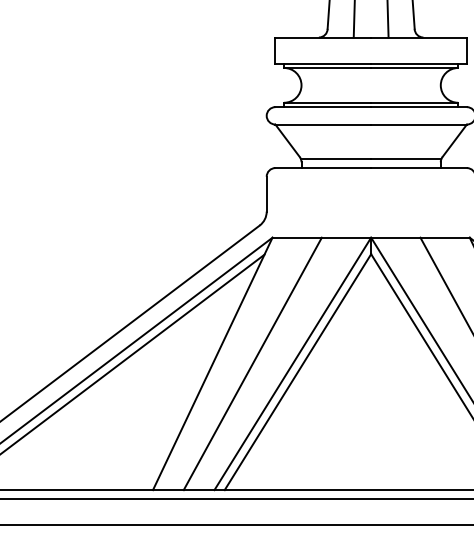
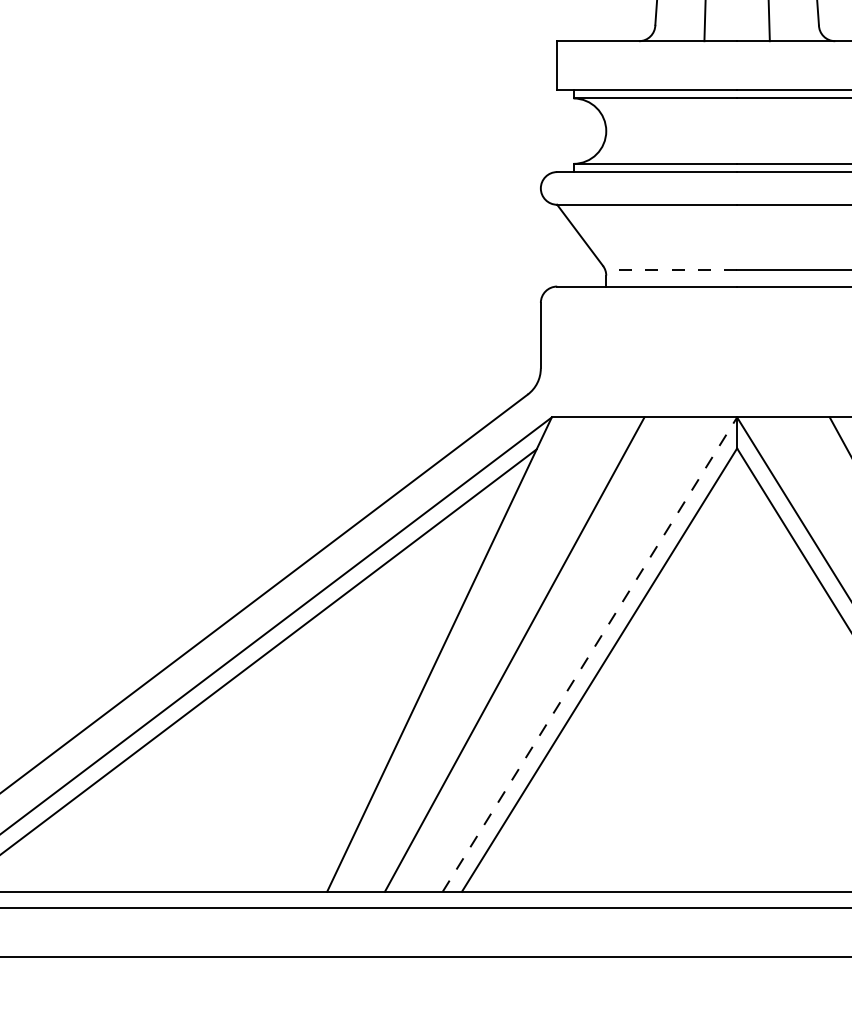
line: (335, 159) -> (670, 270), solid -> dashed
line: (292, 363) -> (589, 653), solid -> dashed

